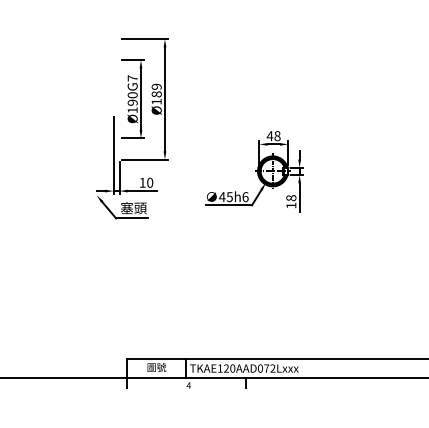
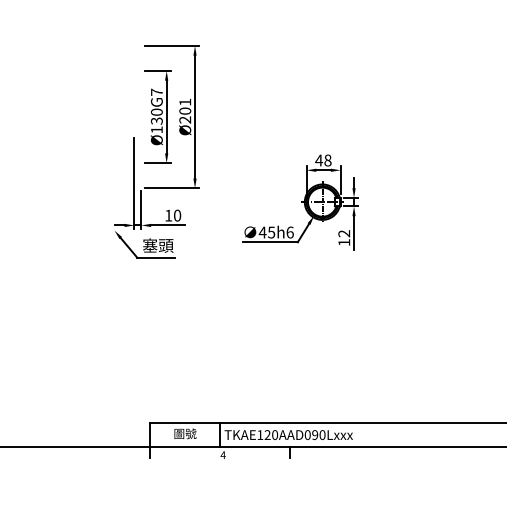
text: (156, 93) -> (185, 110), Ø189 -> Ø201
text: (132, 102) -> (156, 120), Ø190G7 -> Ø130G7
text: (291, 197) -> (344, 233), 18 -> 12
text: (269, 368) -> (318, 435), TKAE120AAD072Lxxx -> TKAE120AAD090Lxxx

